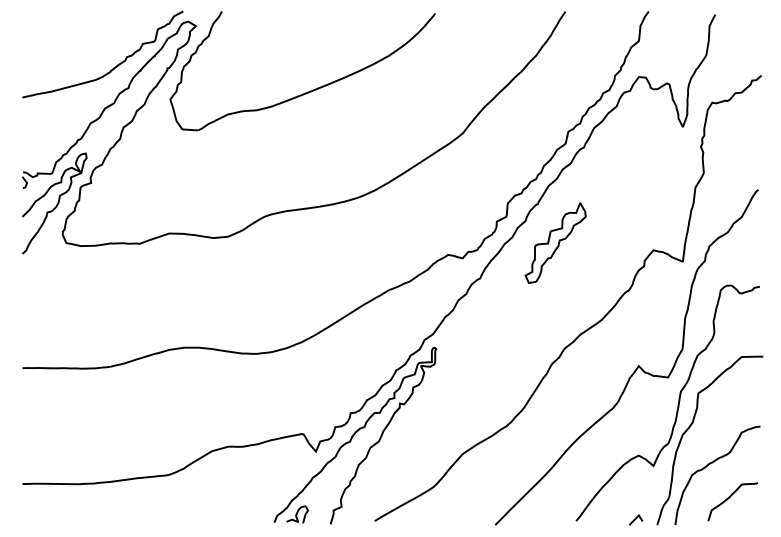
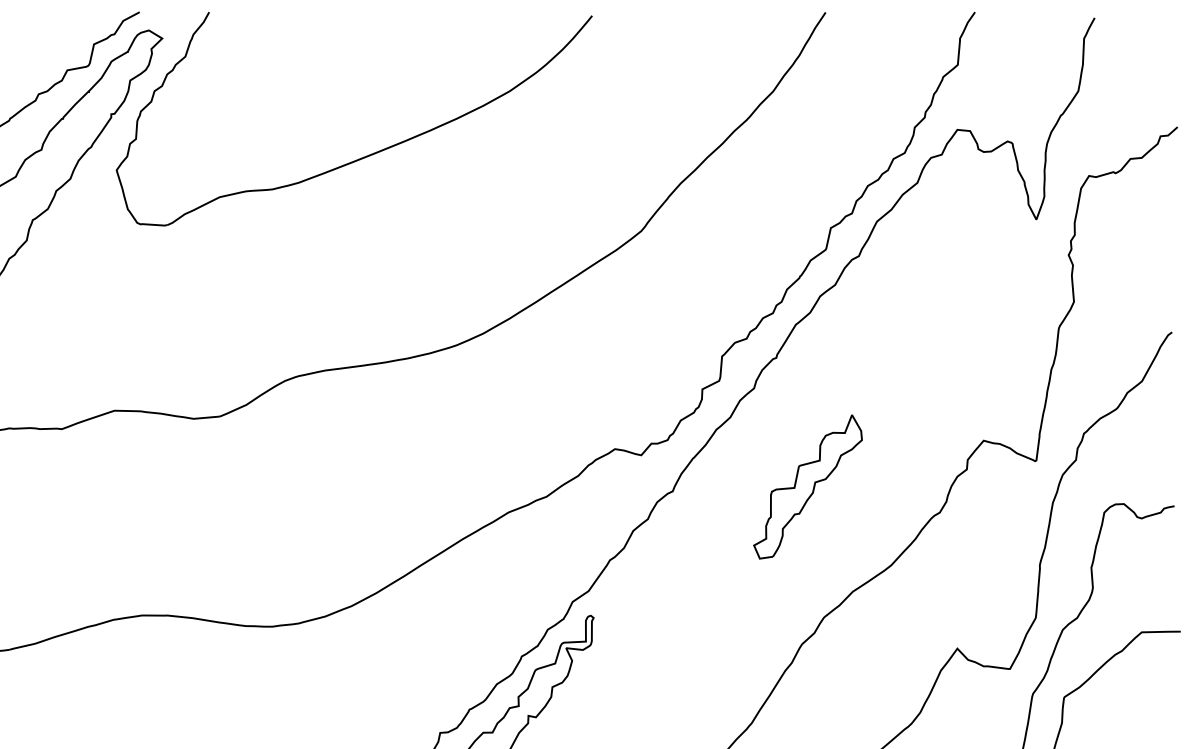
part: (555, 242) -> (807, 486), moved

